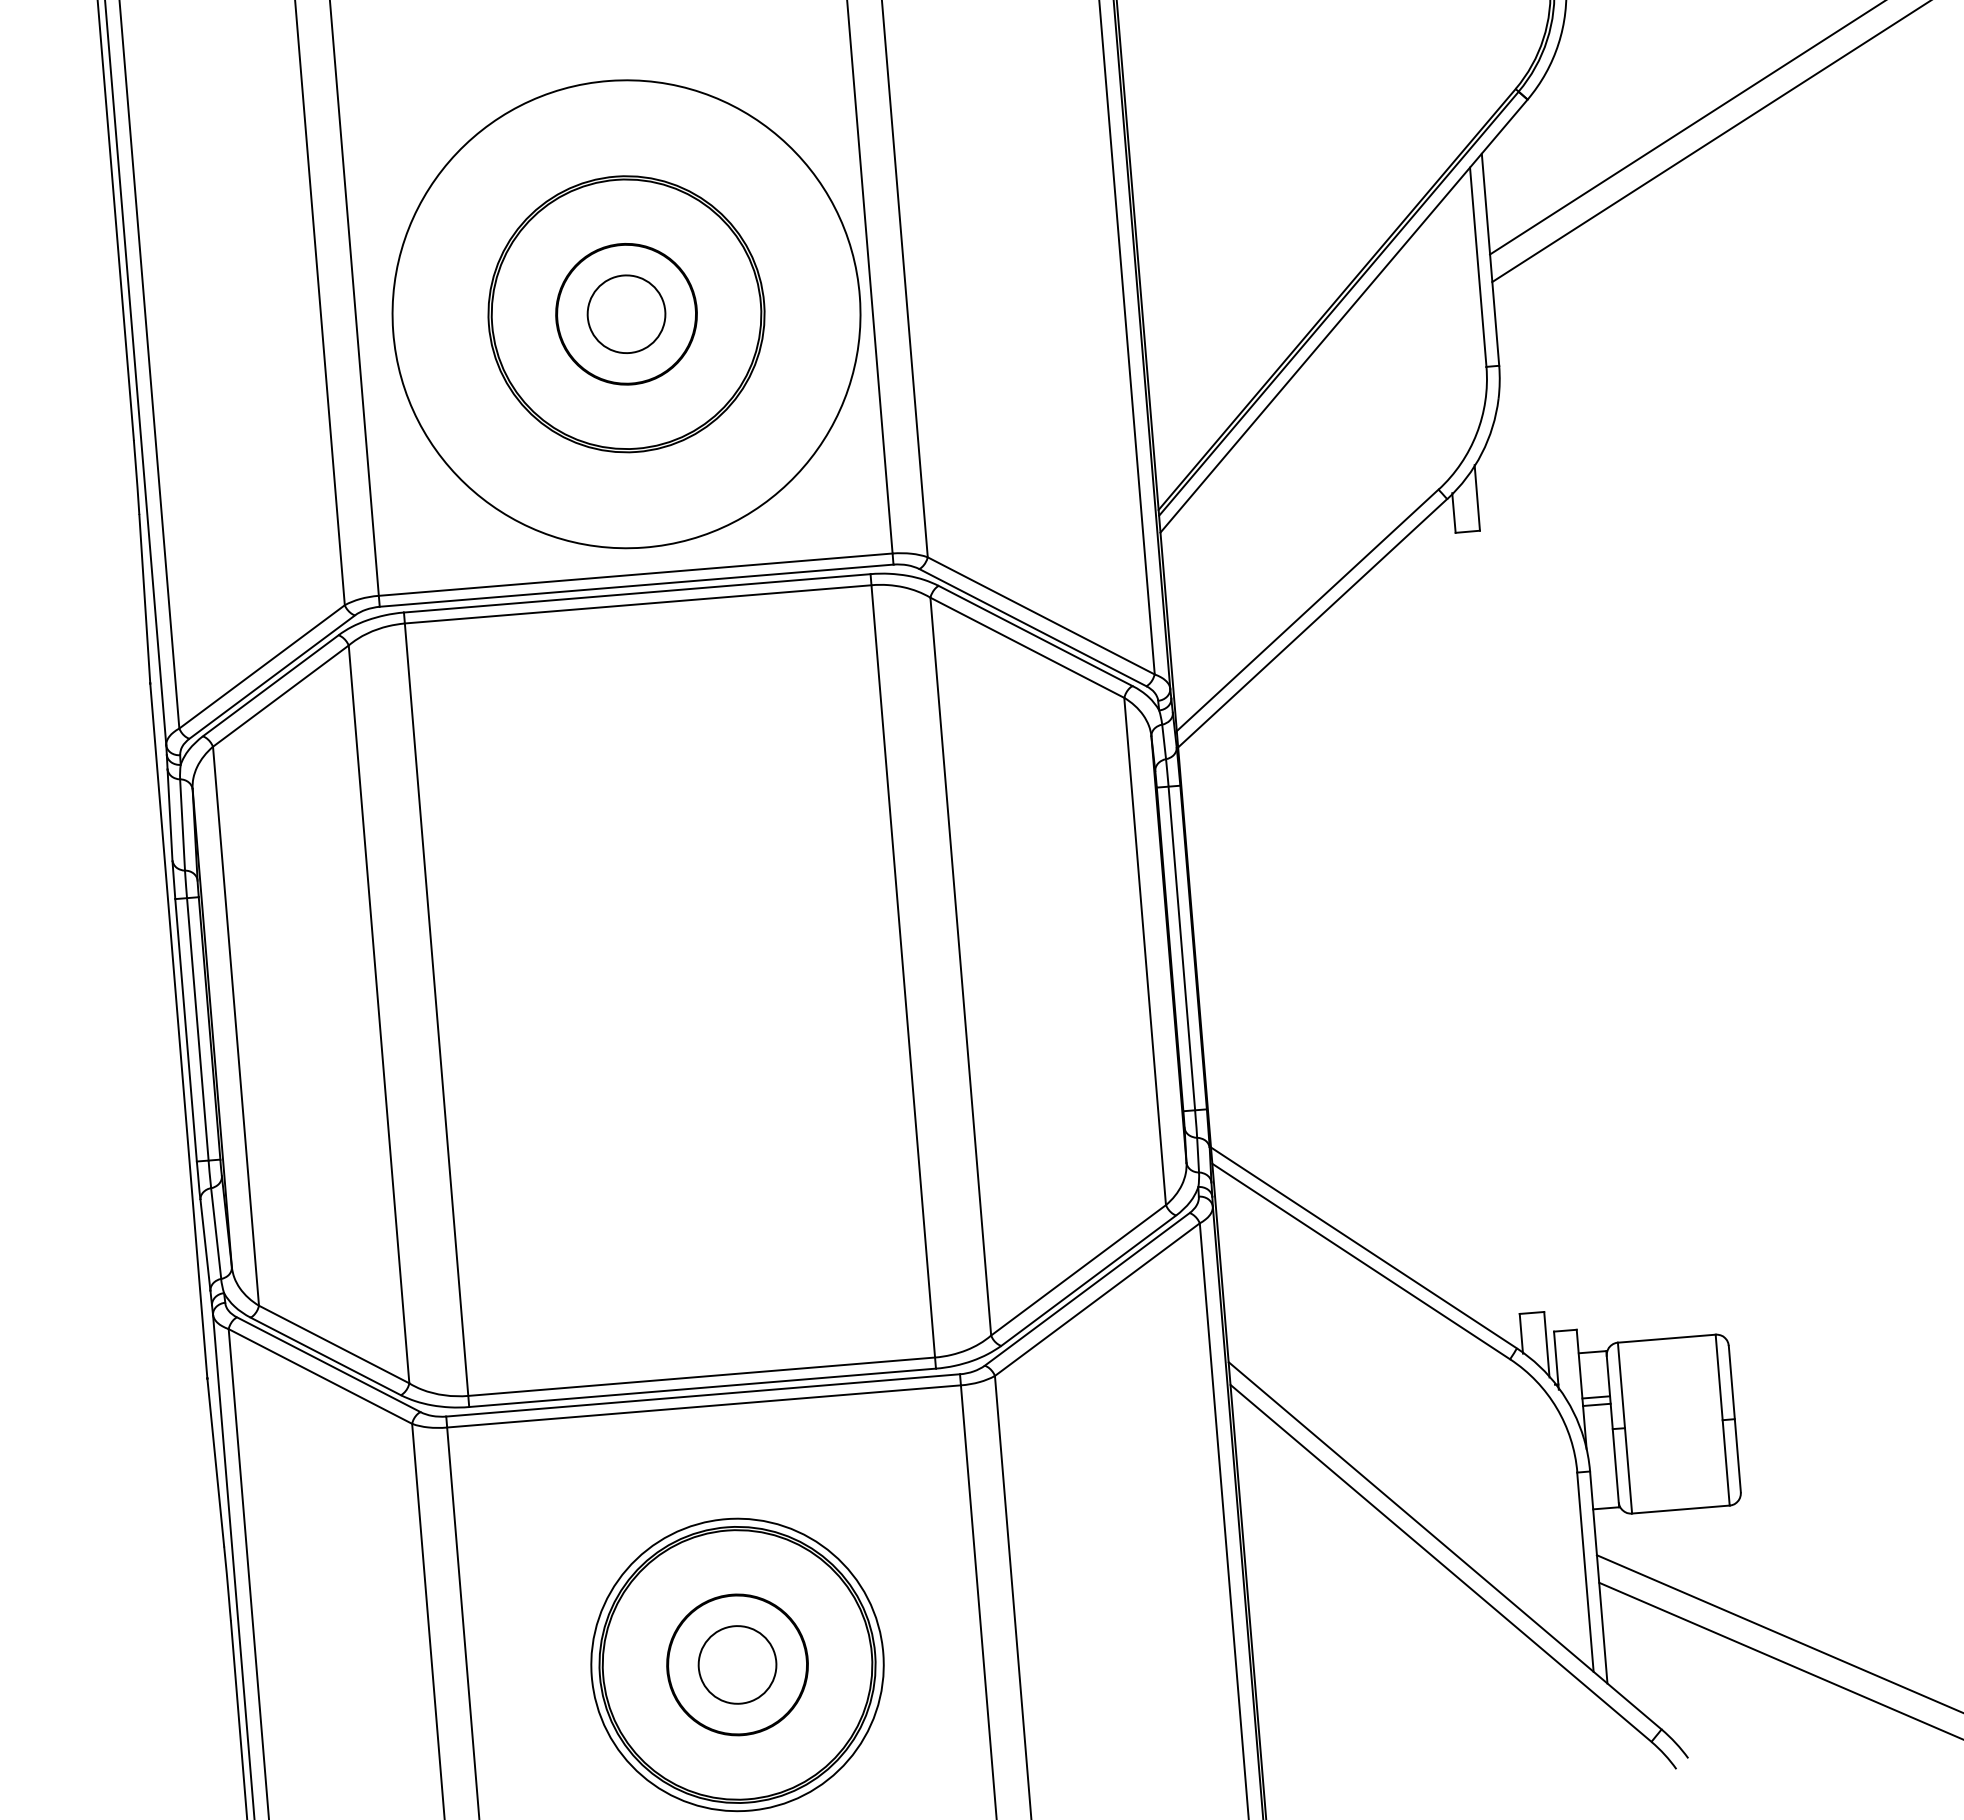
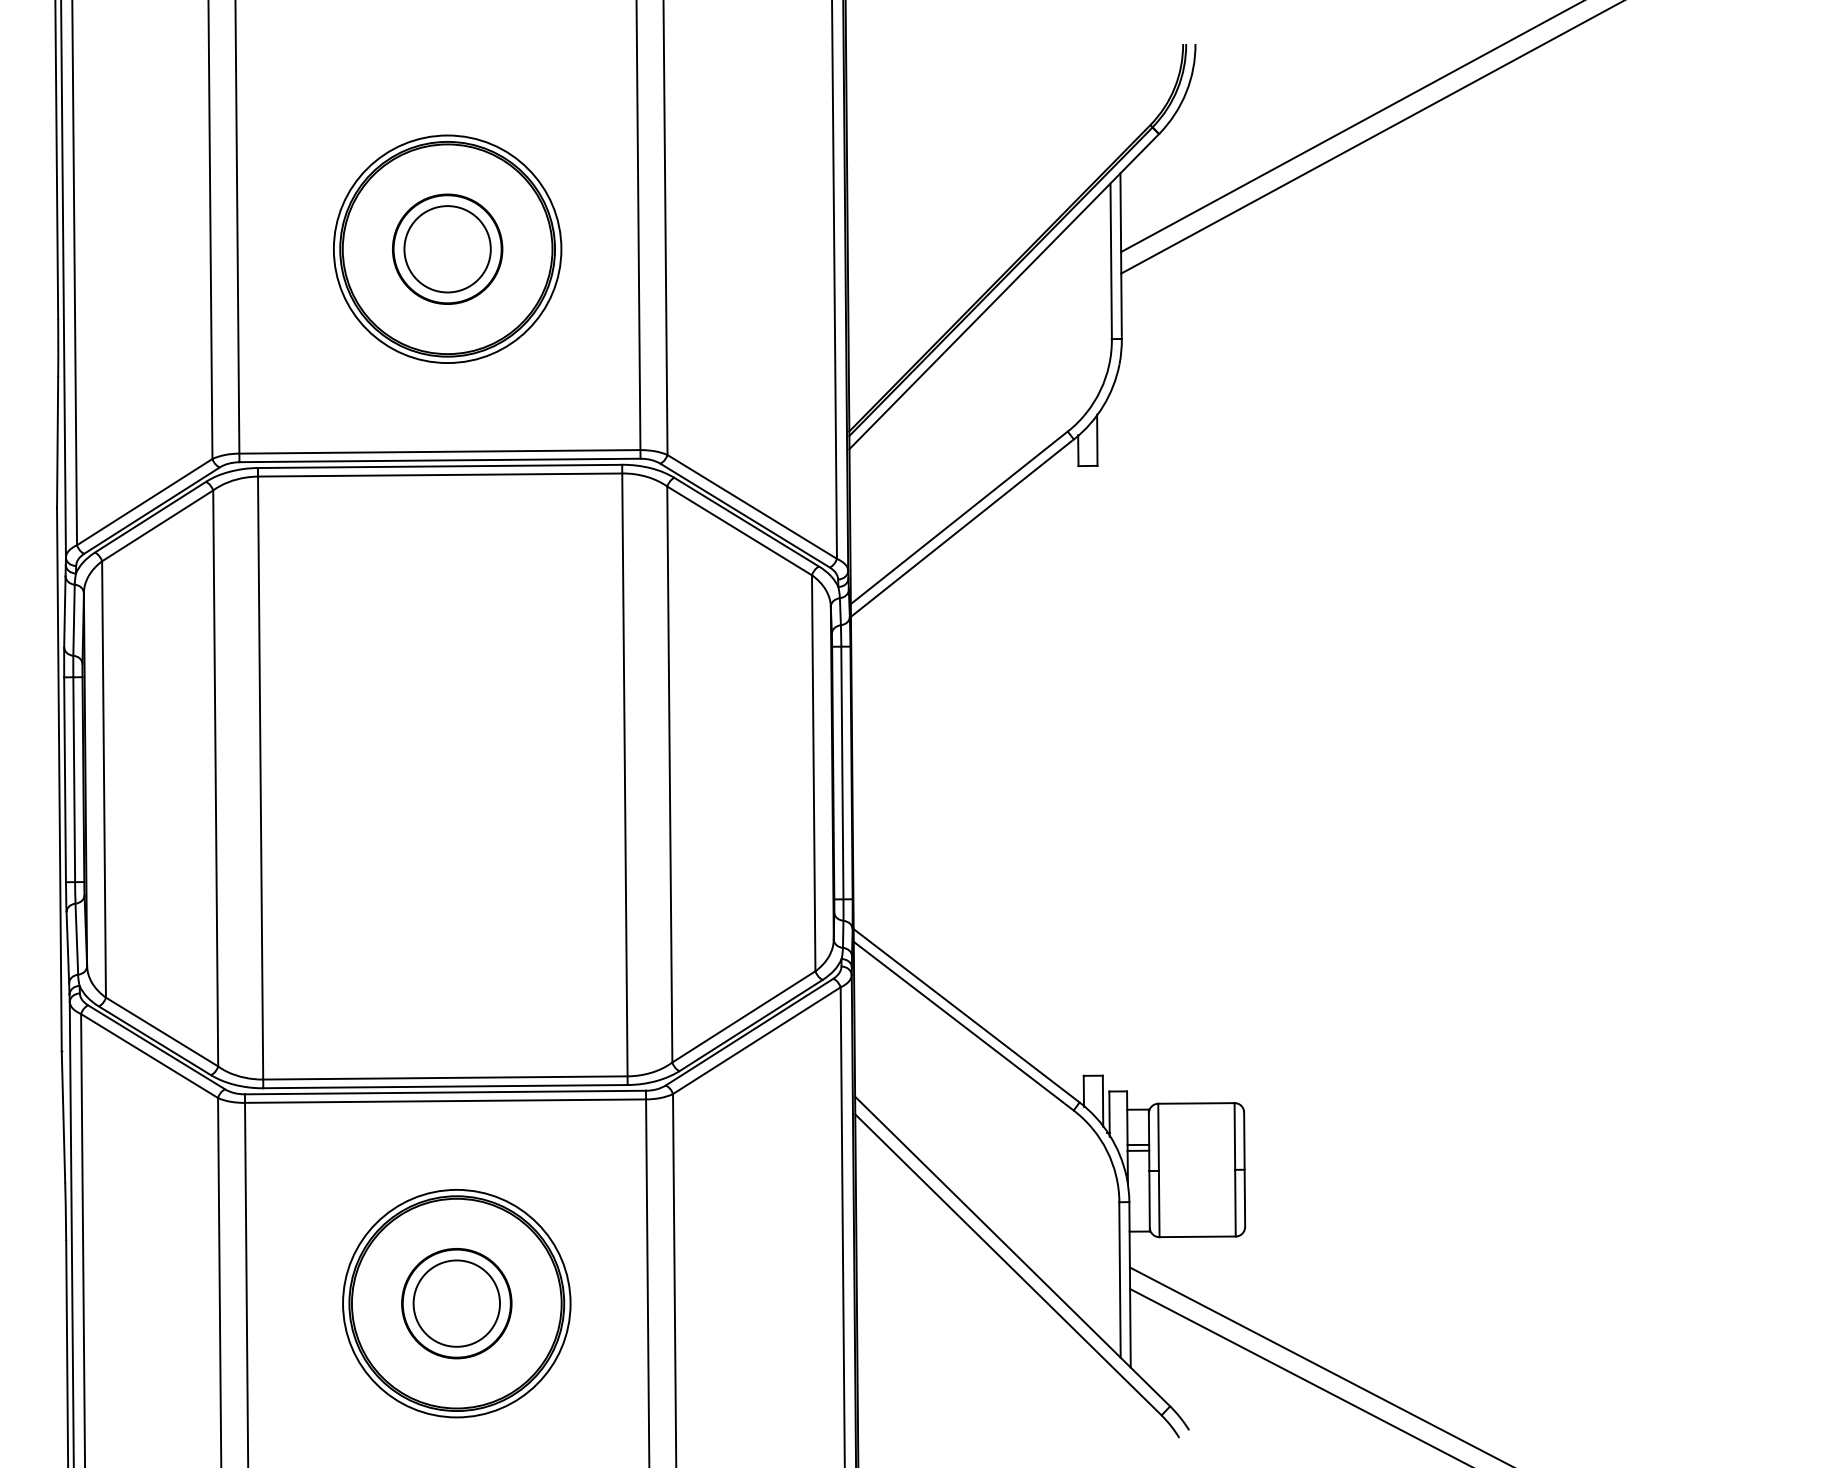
circle: (626, 314) -> (447, 249), size x0.62
circle: (626, 314) -> (447, 249), size x1.43
circle: (737, 1664) -> (456, 1303), size x1.43

